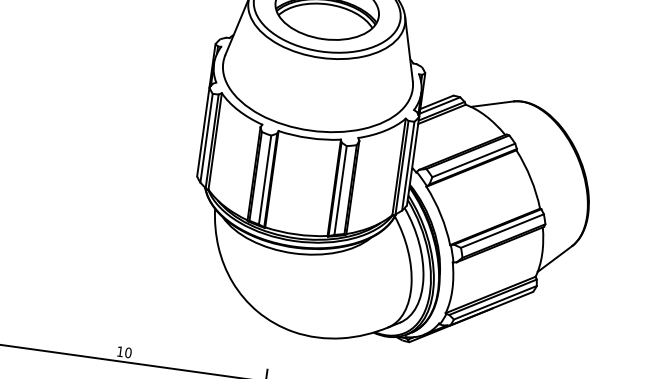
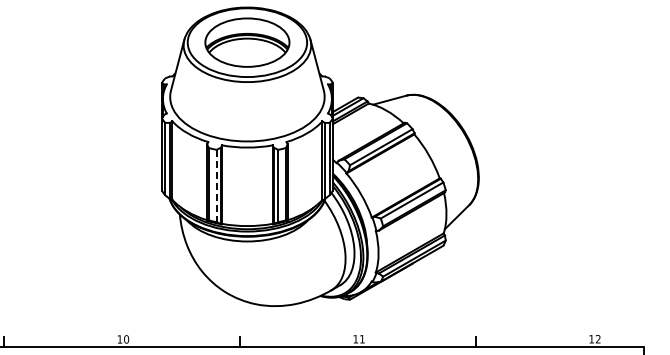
line: (264, 180) -> (216, 186), solid -> dashed

